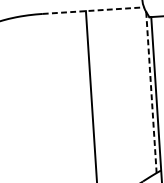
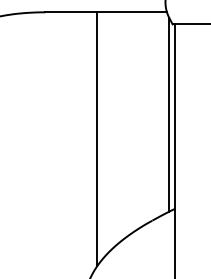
line: (93, 10) -> (106, 12), dashed -> solid
line: (151, 92) -> (169, 114), dashed -> solid

